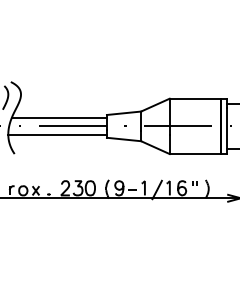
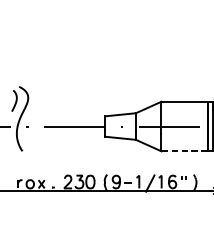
line: (58, 117) -> (61, 118), removed
line: (57, 135) -> (60, 134), removed
line: (195, 154) -> (184, 151), solid -> dashed

